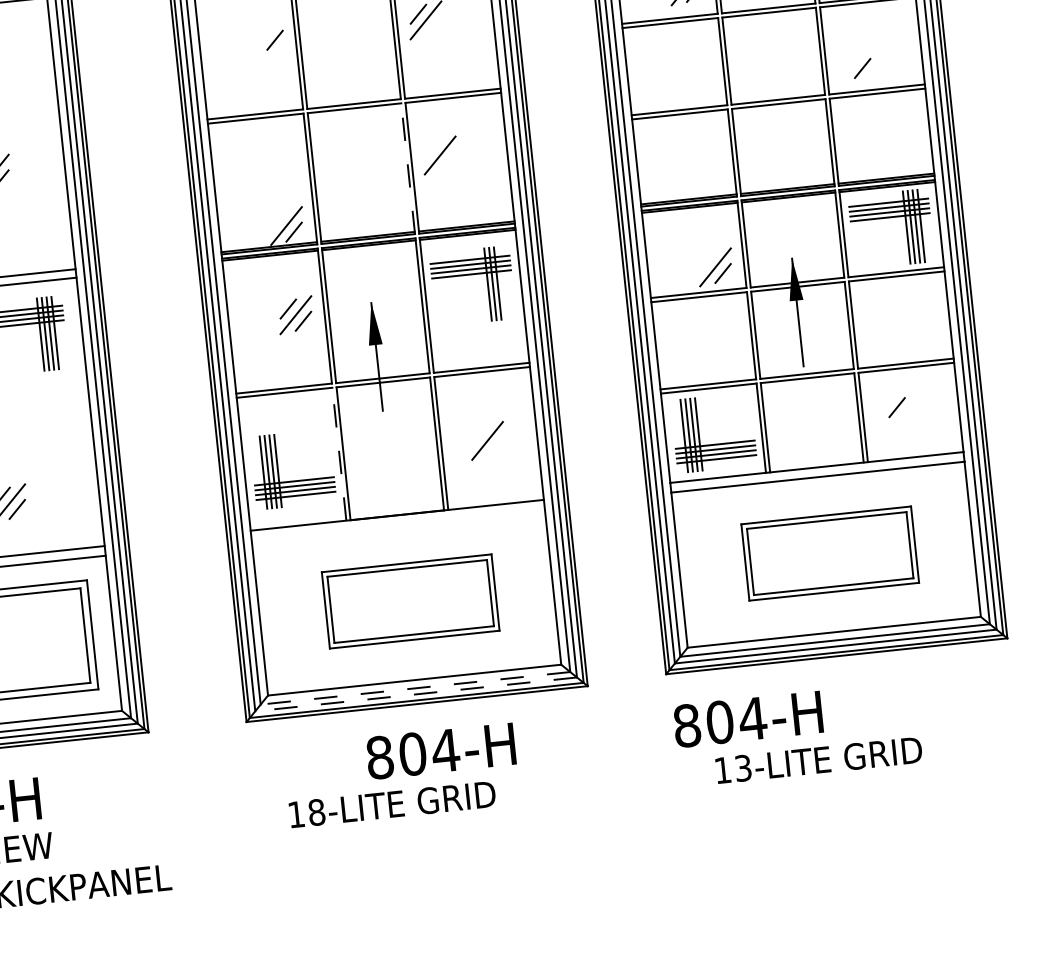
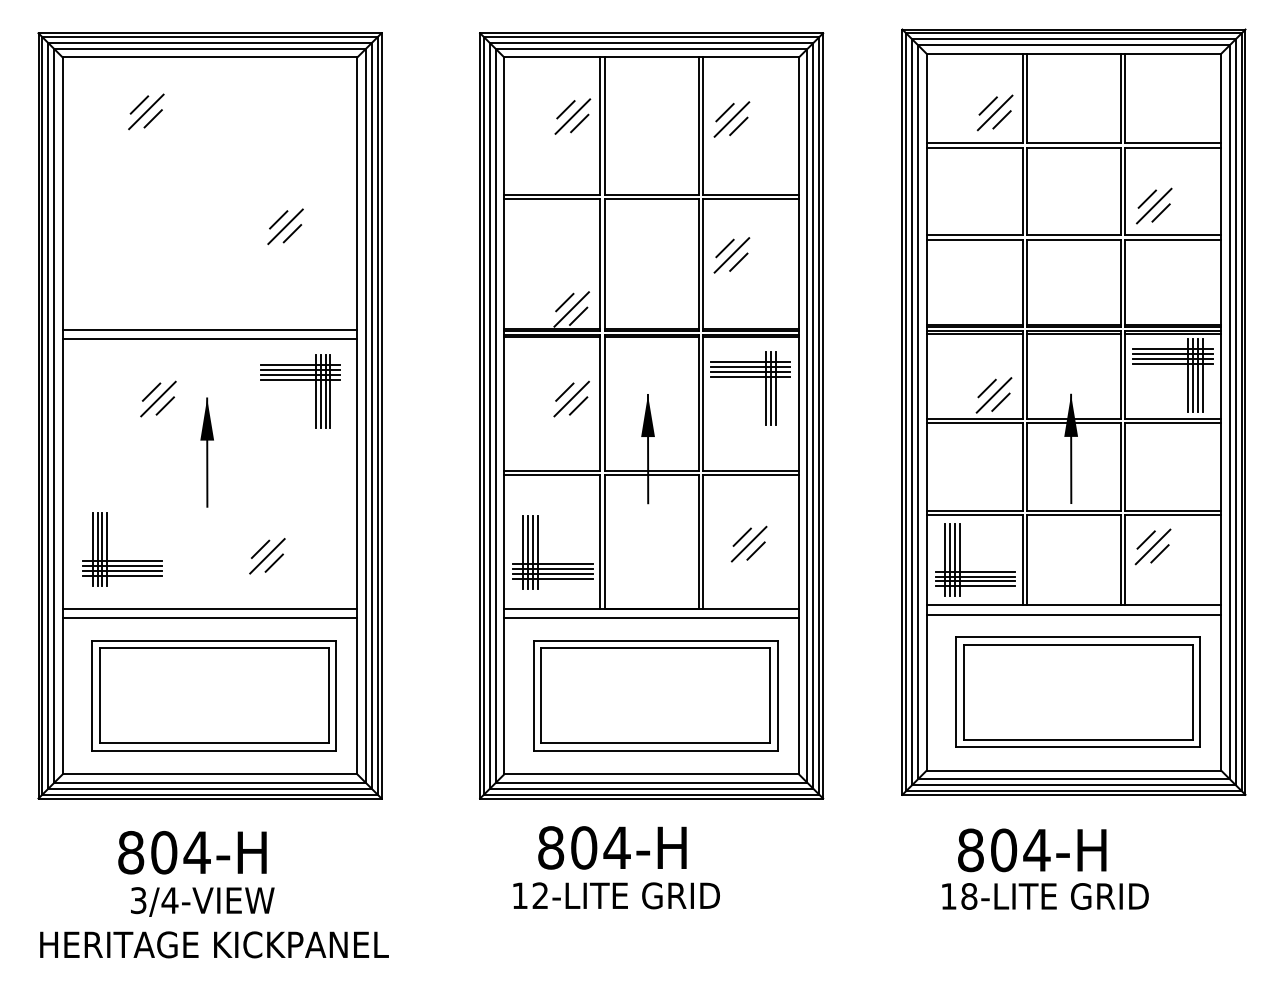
line: (433, 26) -> (738, 126), added
line: (259, 27) -> (565, 109), added
line: (267, 34) -> (572, 116), added
line: (846, 55) -> (1146, 198), added
line: (855, 61) -> (1154, 205), added
line: (432, 149) -> (724, 248), added
line: (447, 160) -> (738, 261), added
line: (408, 169) -> (698, 265), dashed -> solid
line: (278, 219) -> (564, 302), added
line: (707, 261) -> (986, 388), added
line: (881, 394) -> (1145, 539), added
line: (888, 401) -> (1152, 546), added
line: (479, 434) -> (741, 536), added
line: (494, 446) -> (755, 550), added
line: (339, 453) -> (600, 541), dashed -> solid
line: (398, 525) -> (651, 618), added
part: (829, 553) -> (1077, 691), size x1.43
part: (410, 601) -> (655, 695), size x1.43
line: (415, 688) -> (651, 782), dashed -> solid
line: (415, 694) -> (651, 788), dashed -> solid
text: (748, 719) -> (1032, 850), moved
text: (441, 750) -> (612, 847), moved
text: (743, 768) -> (969, 896), 13-LITE -> 18-LITE
text: (316, 812) -> (540, 895), 18-LITE -> 12-LITE

